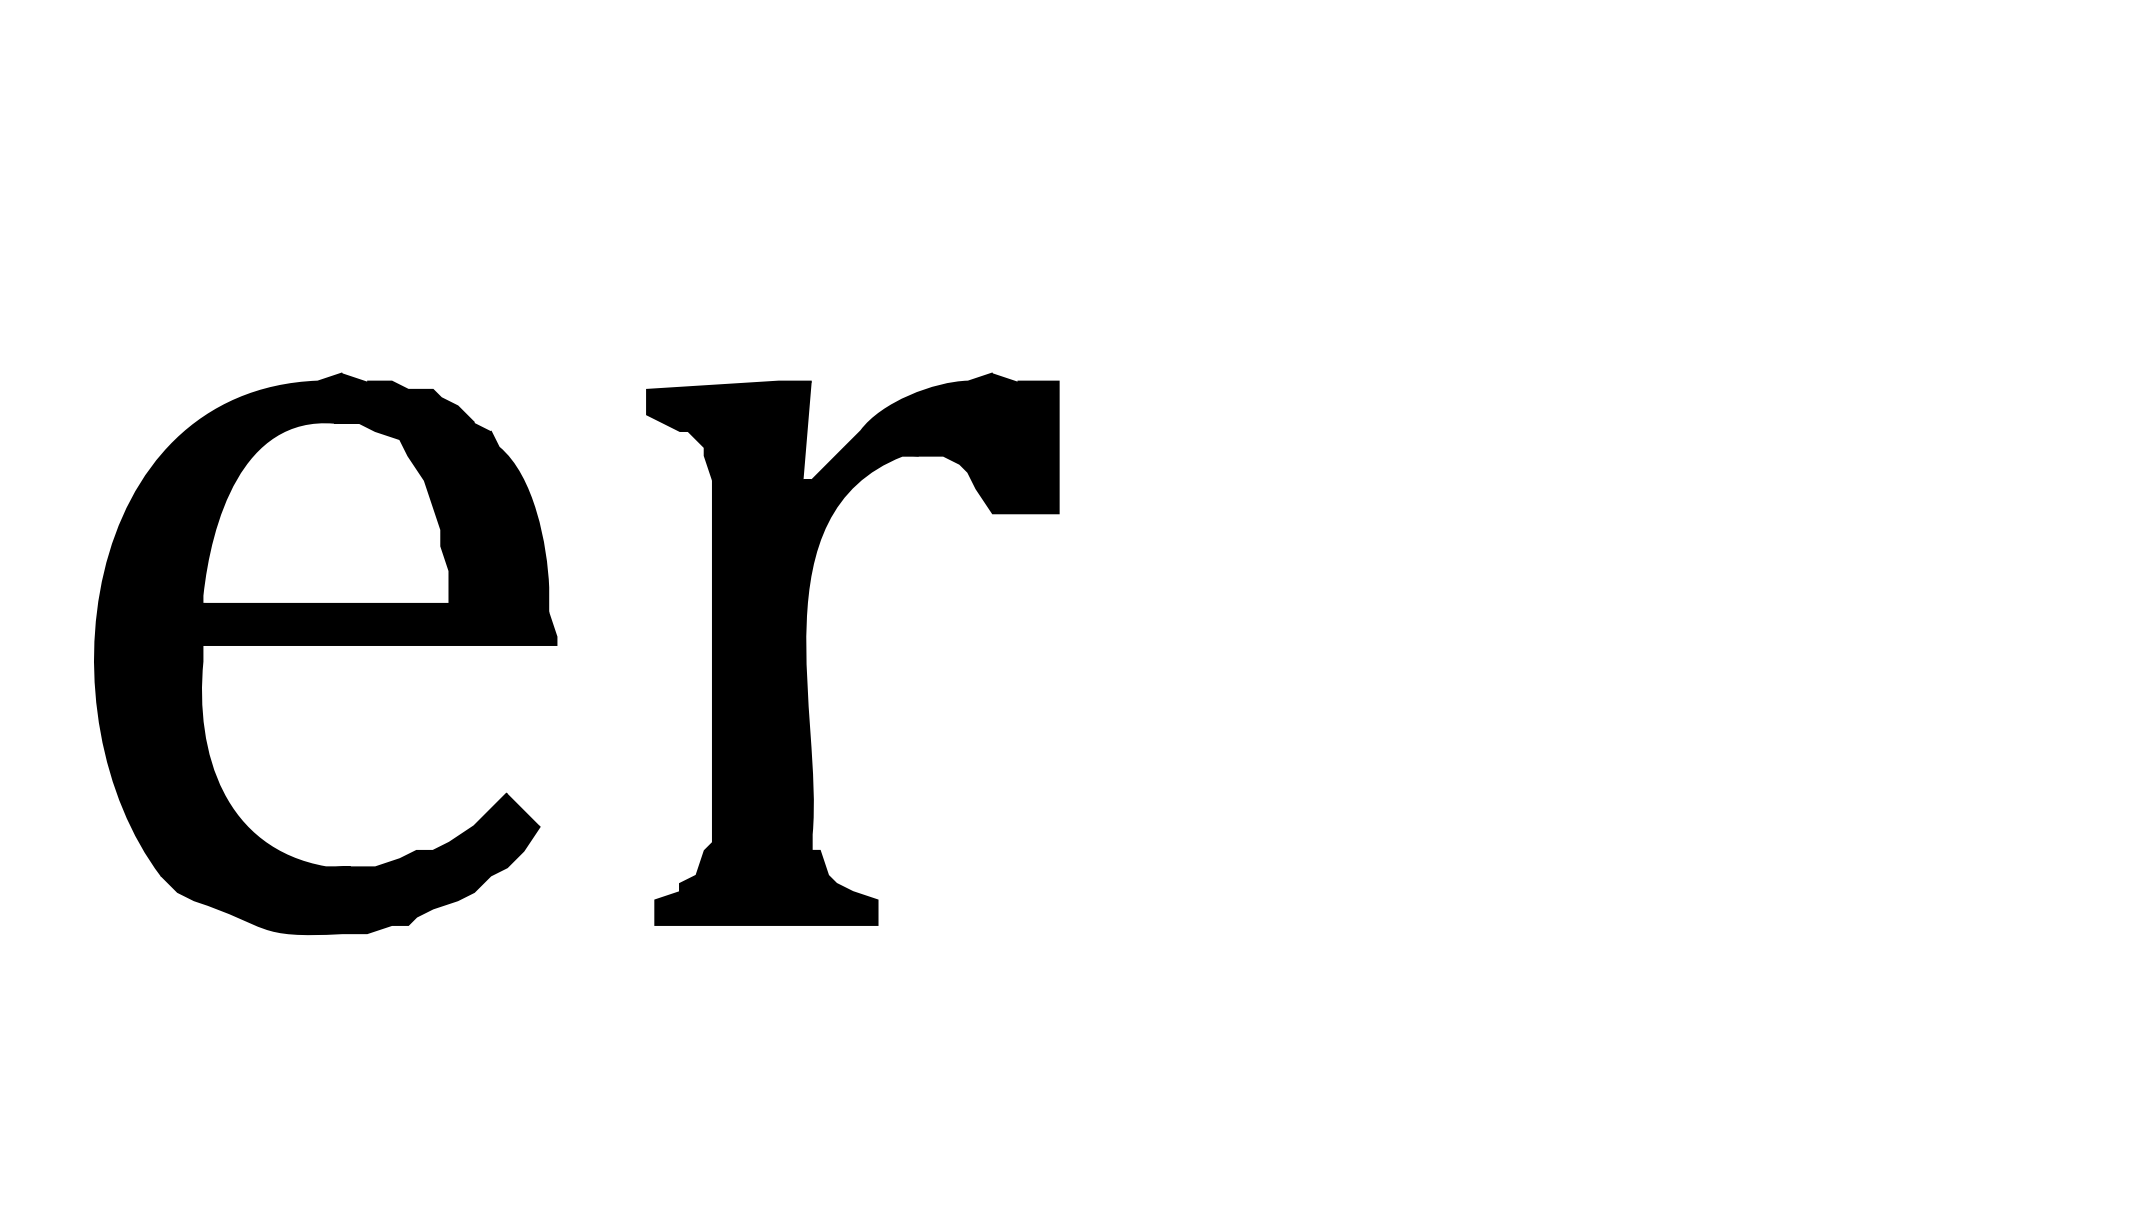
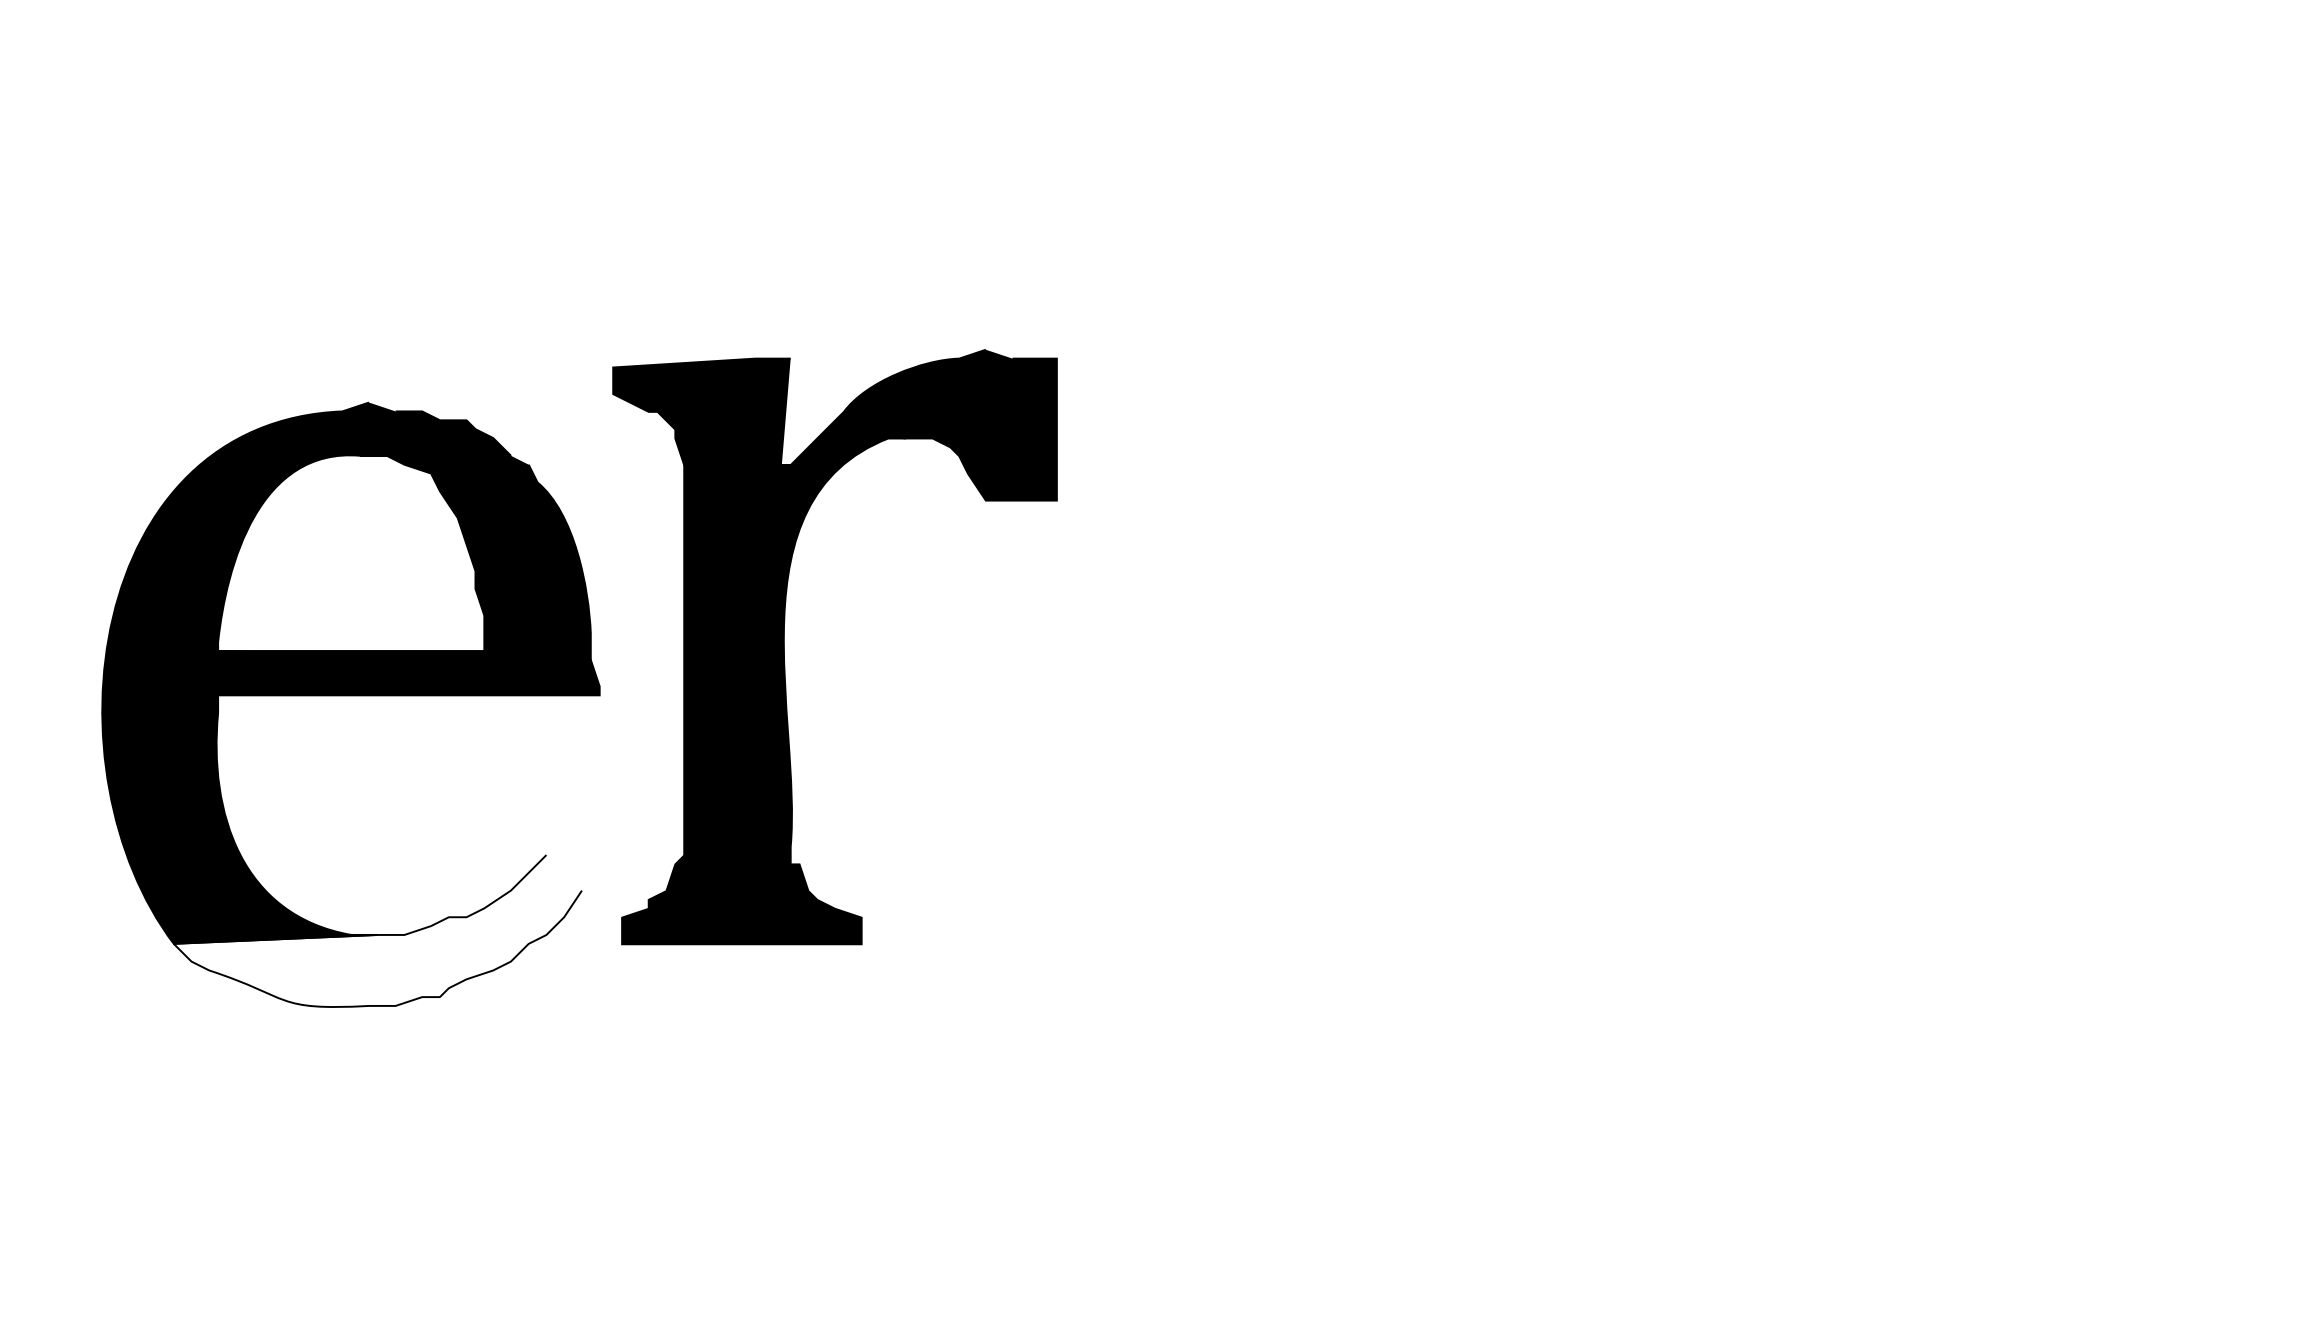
part: (806, 648) -> (785, 646), moved
fill: (350, 863) -> (377, 930), removed

